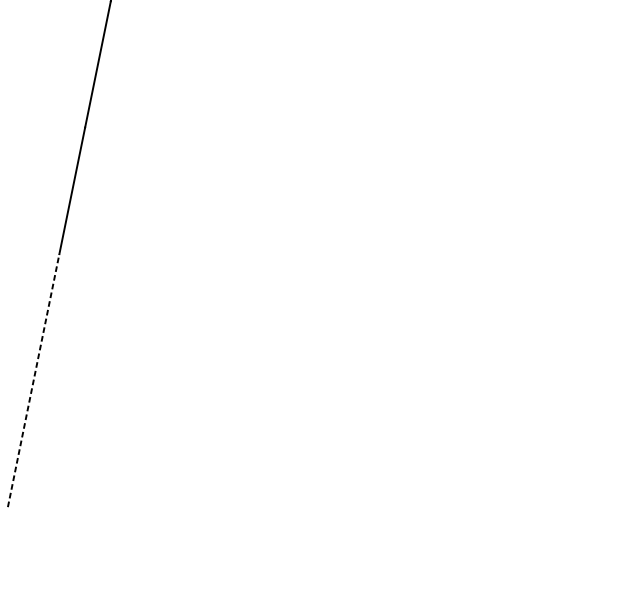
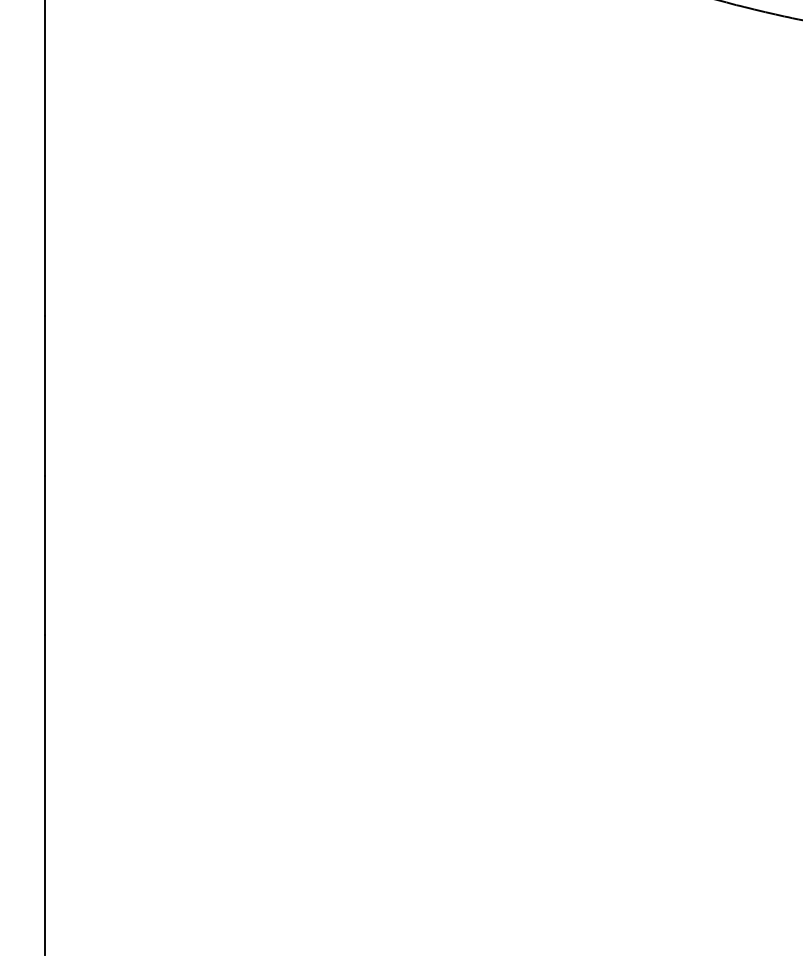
line: (33, 380) -> (45, 795), dashed -> solid

